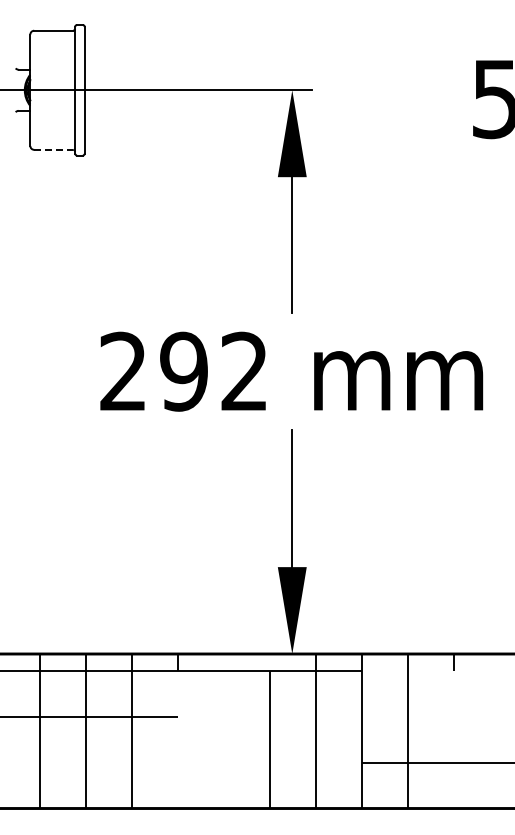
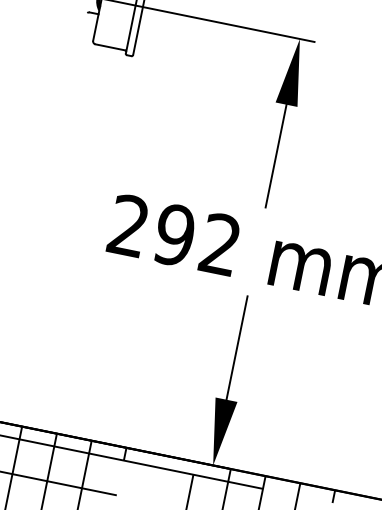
line: (54, 149) -> (110, 47), dashed -> solid

